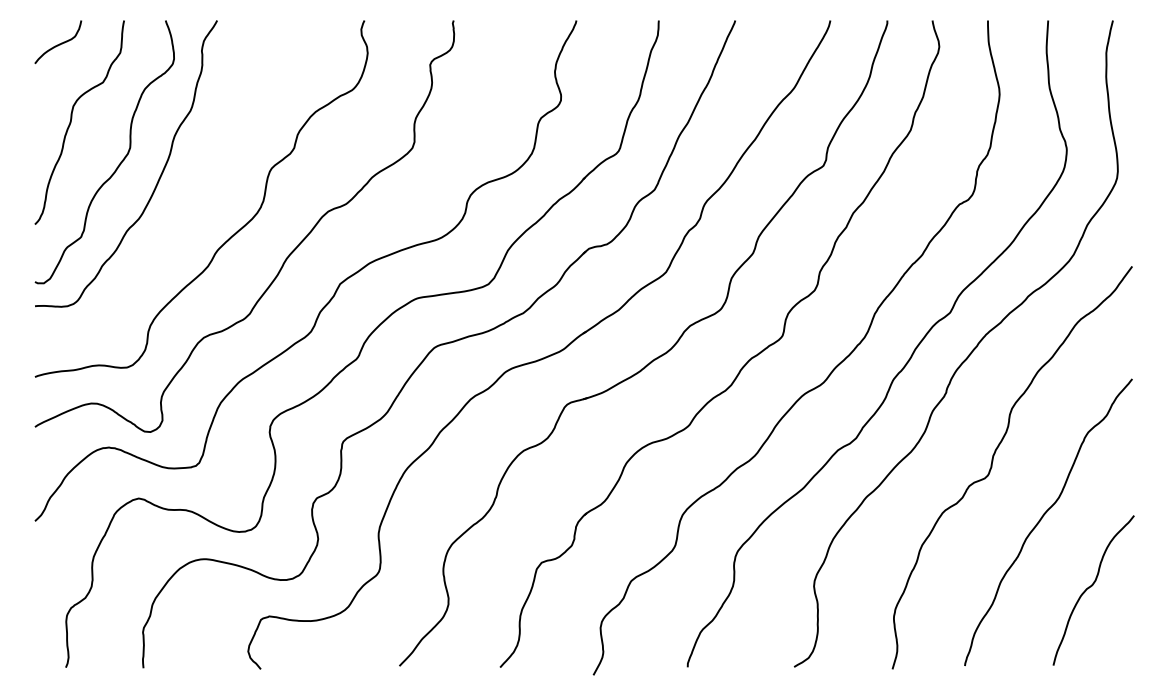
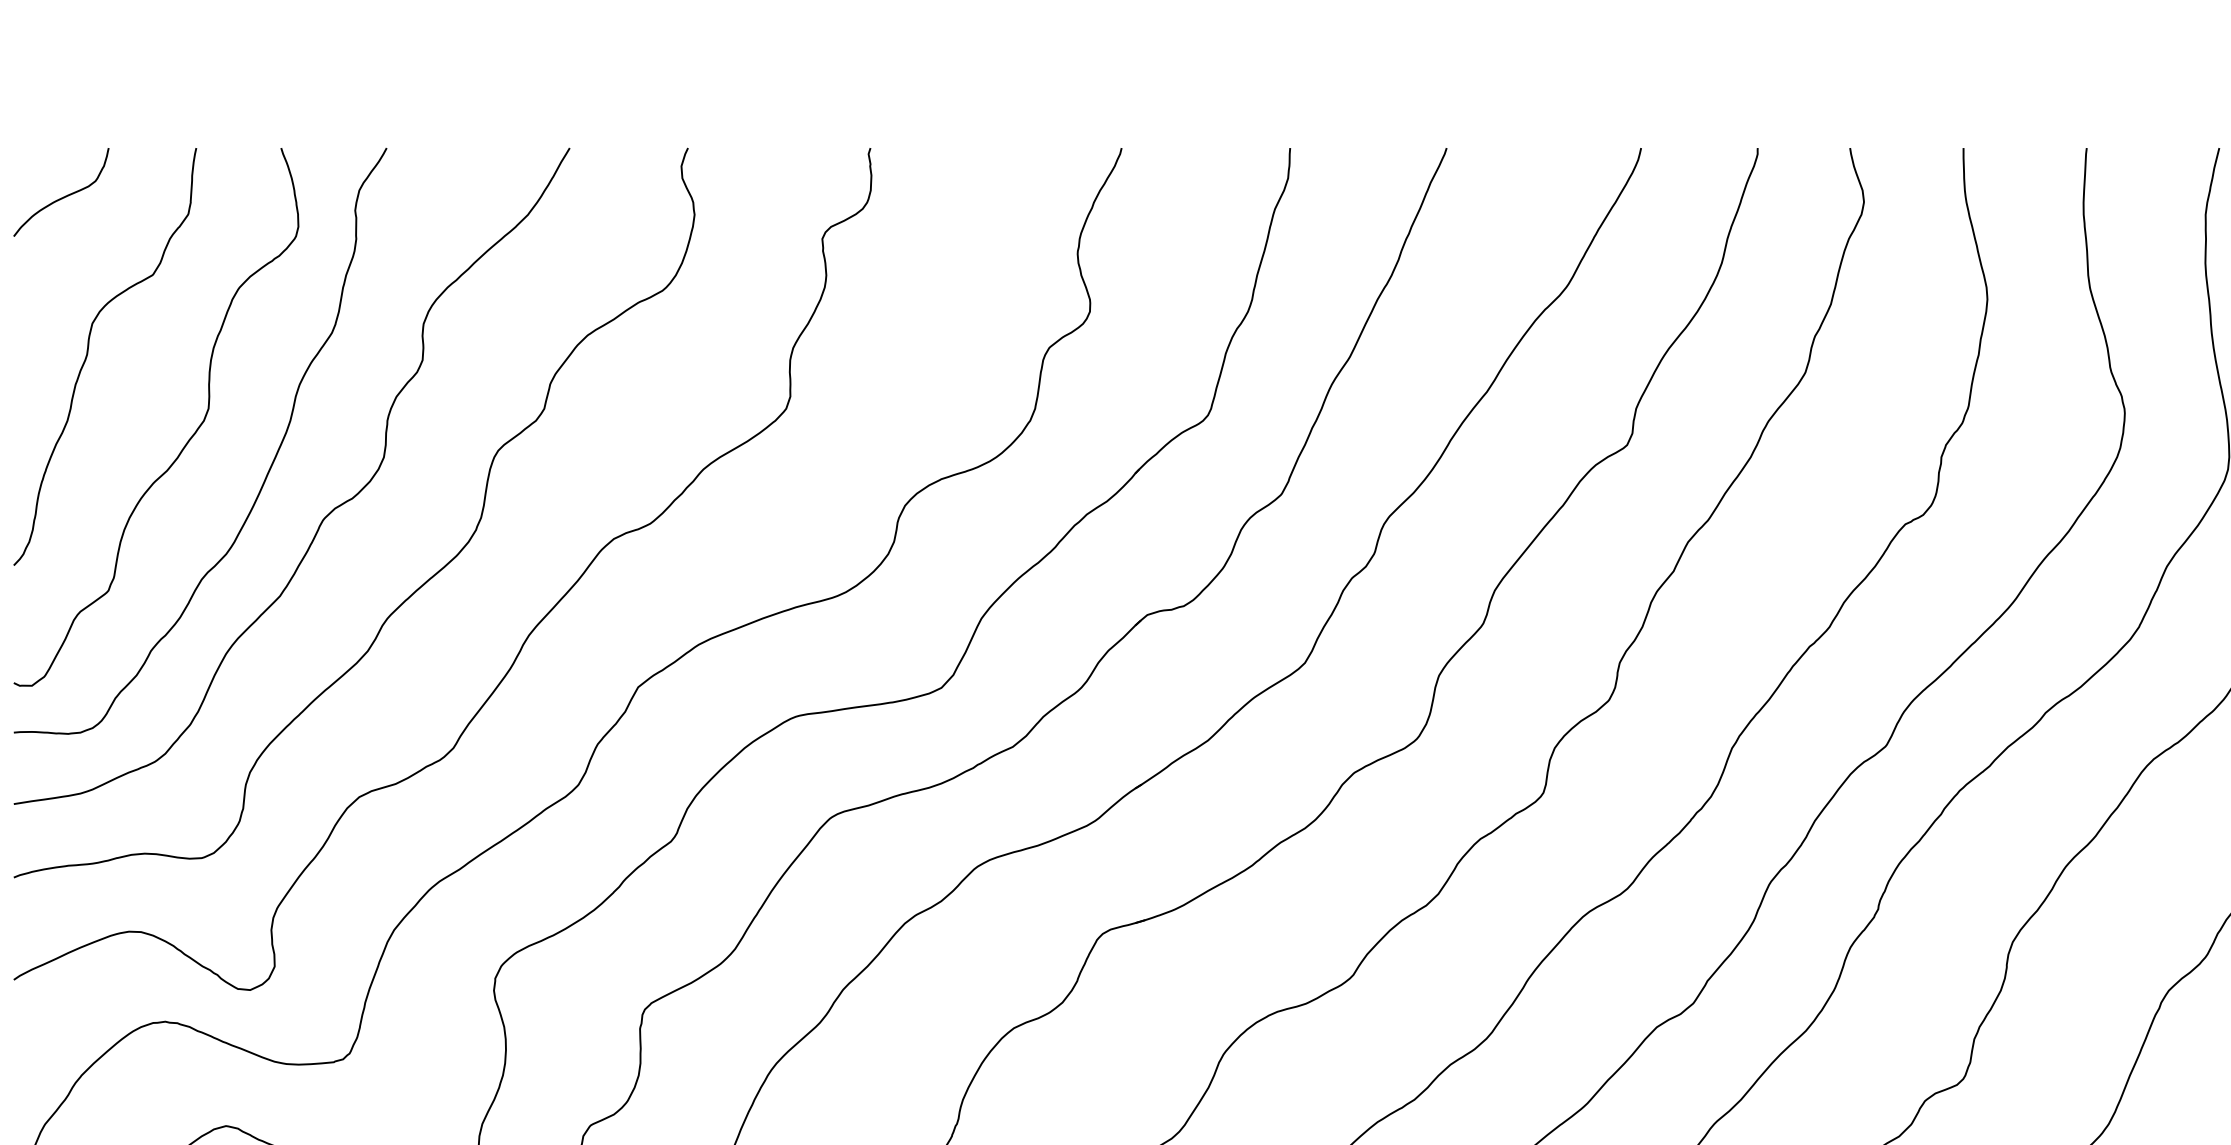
curve: (189, 197) -> (329, 510), added

